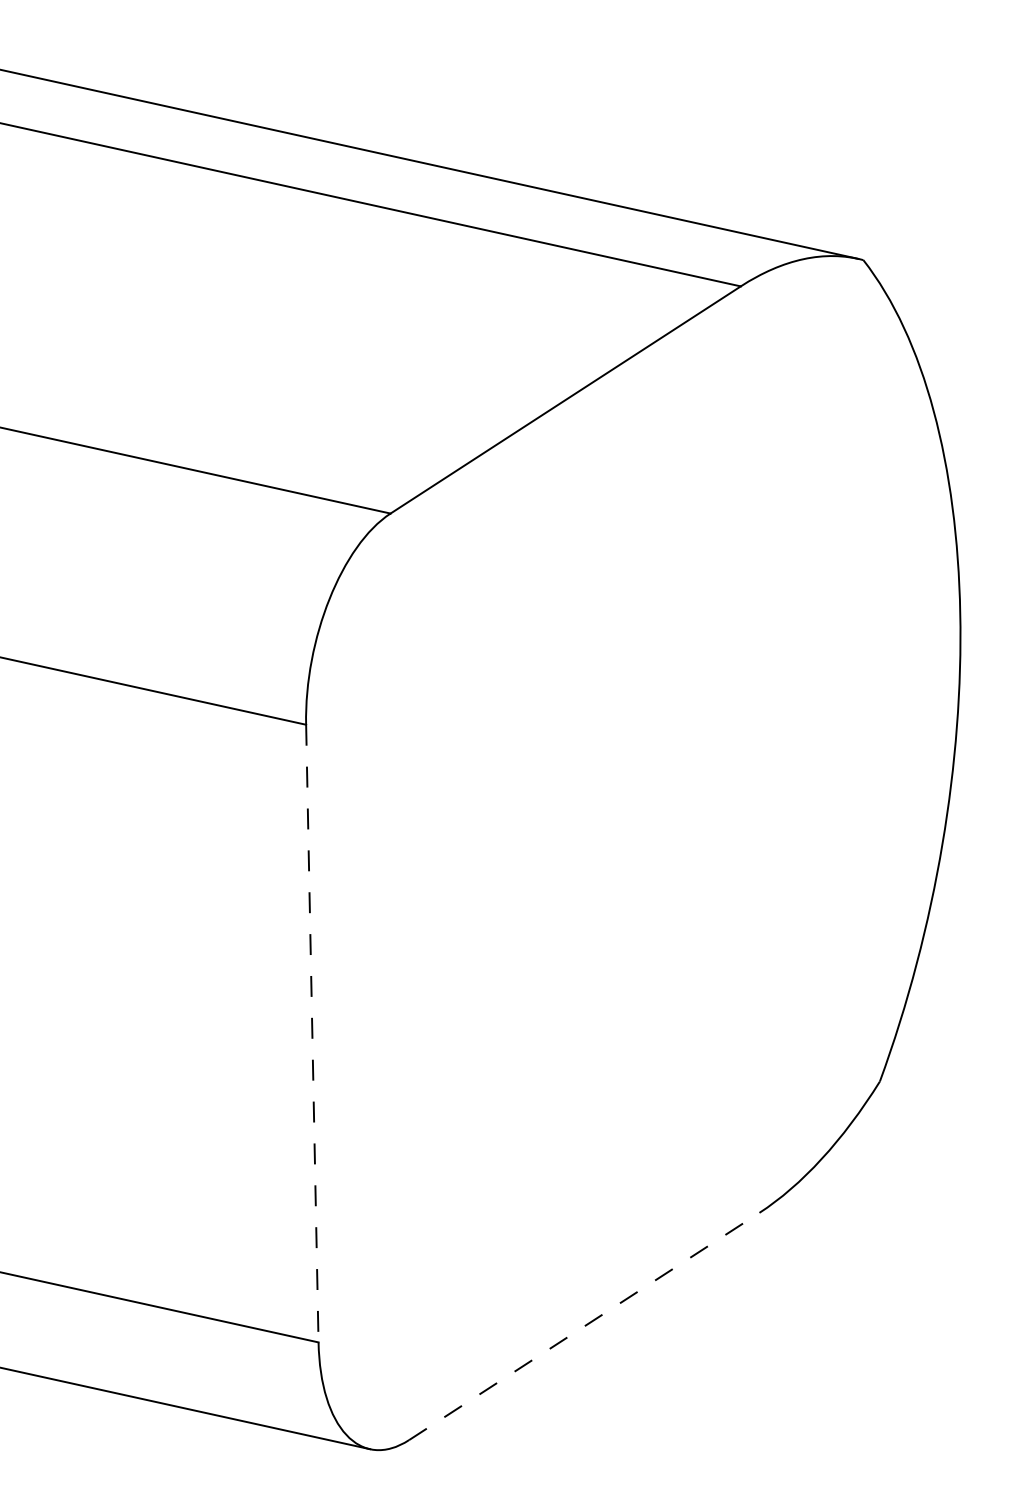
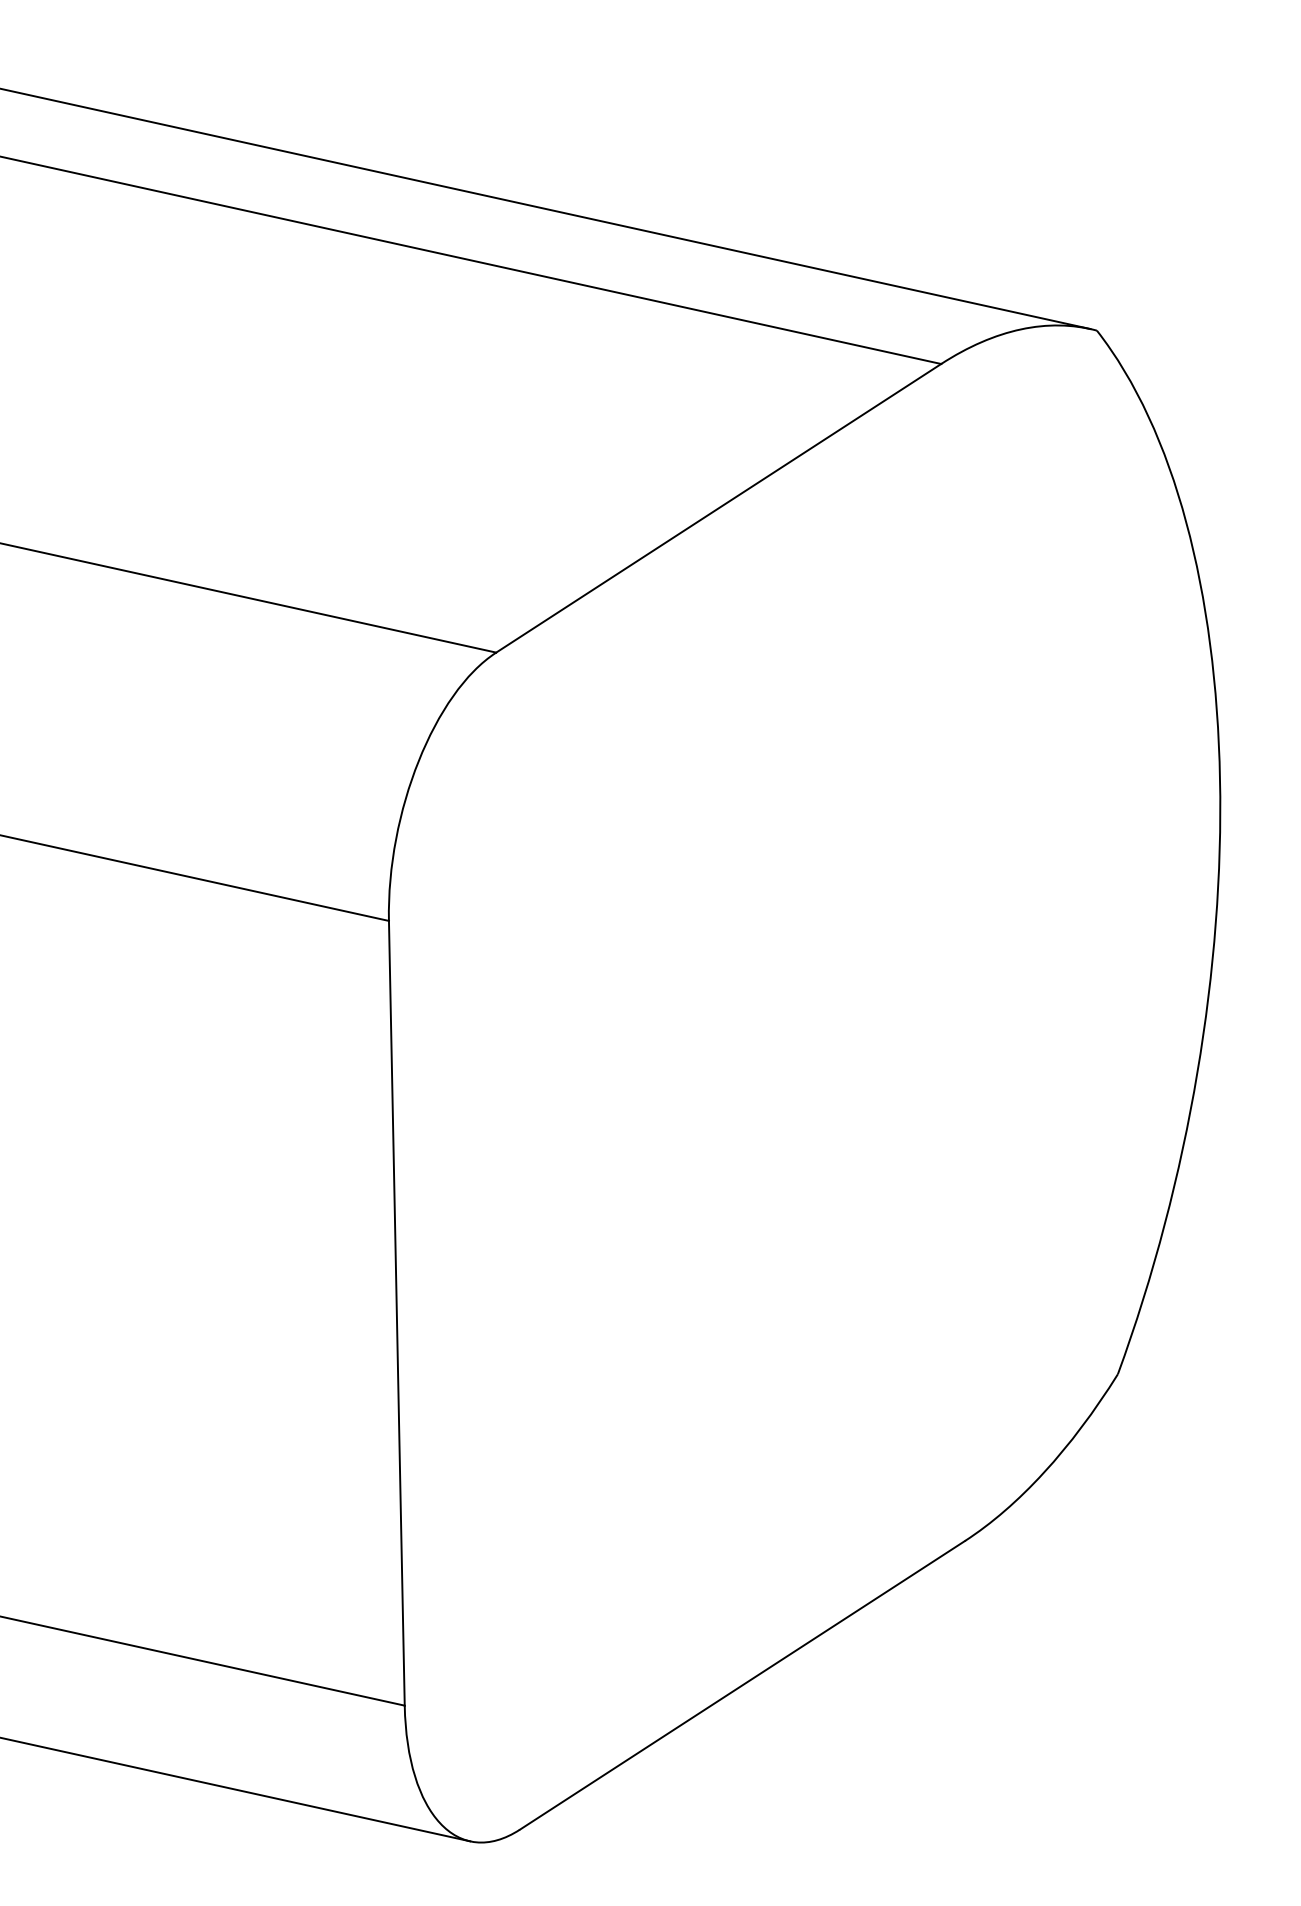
line: (312, 1033) -> (396, 1313), dashed -> solid
line: (584, 1326) -> (742, 1685), dashed -> solid

